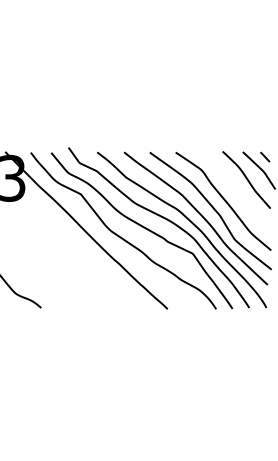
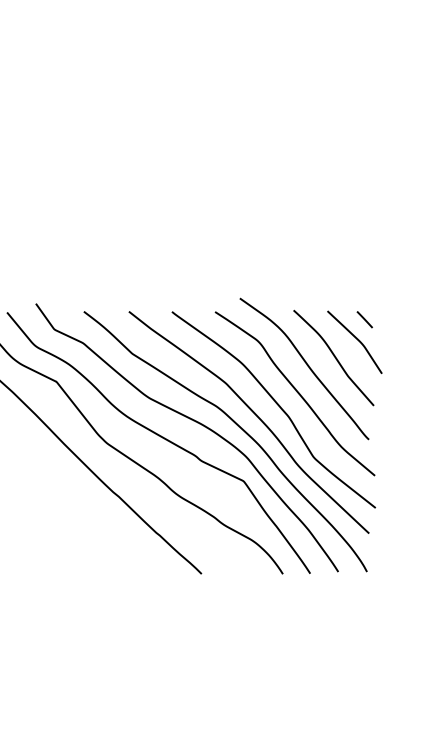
curve: (230, 185) -> (306, 367), added

